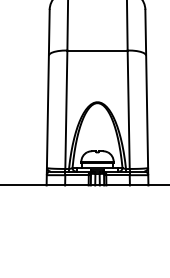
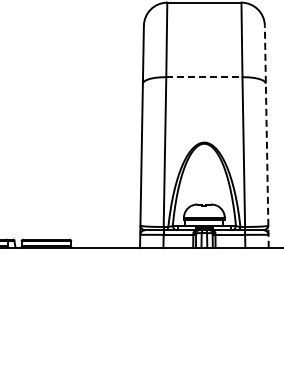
line: (97, 50) -> (204, 77), solid -> dashed
line: (146, 97) -> (266, 136), solid -> dashed

